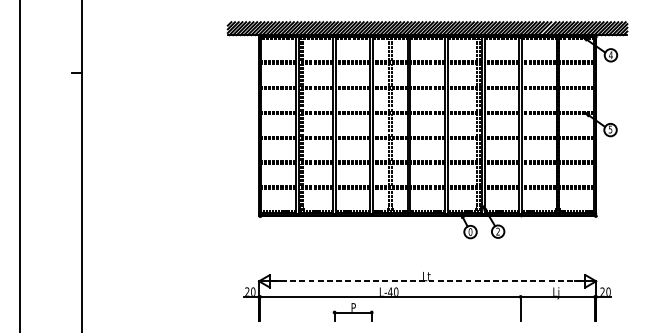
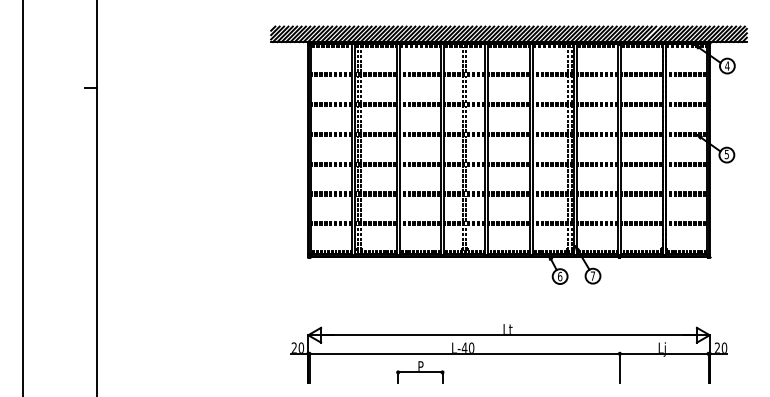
text: (470, 231) -> (560, 276), 0 -> 6
text: (497, 231) -> (592, 275), 2 -> 7
line: (428, 281) -> (509, 335), dashed -> solid

